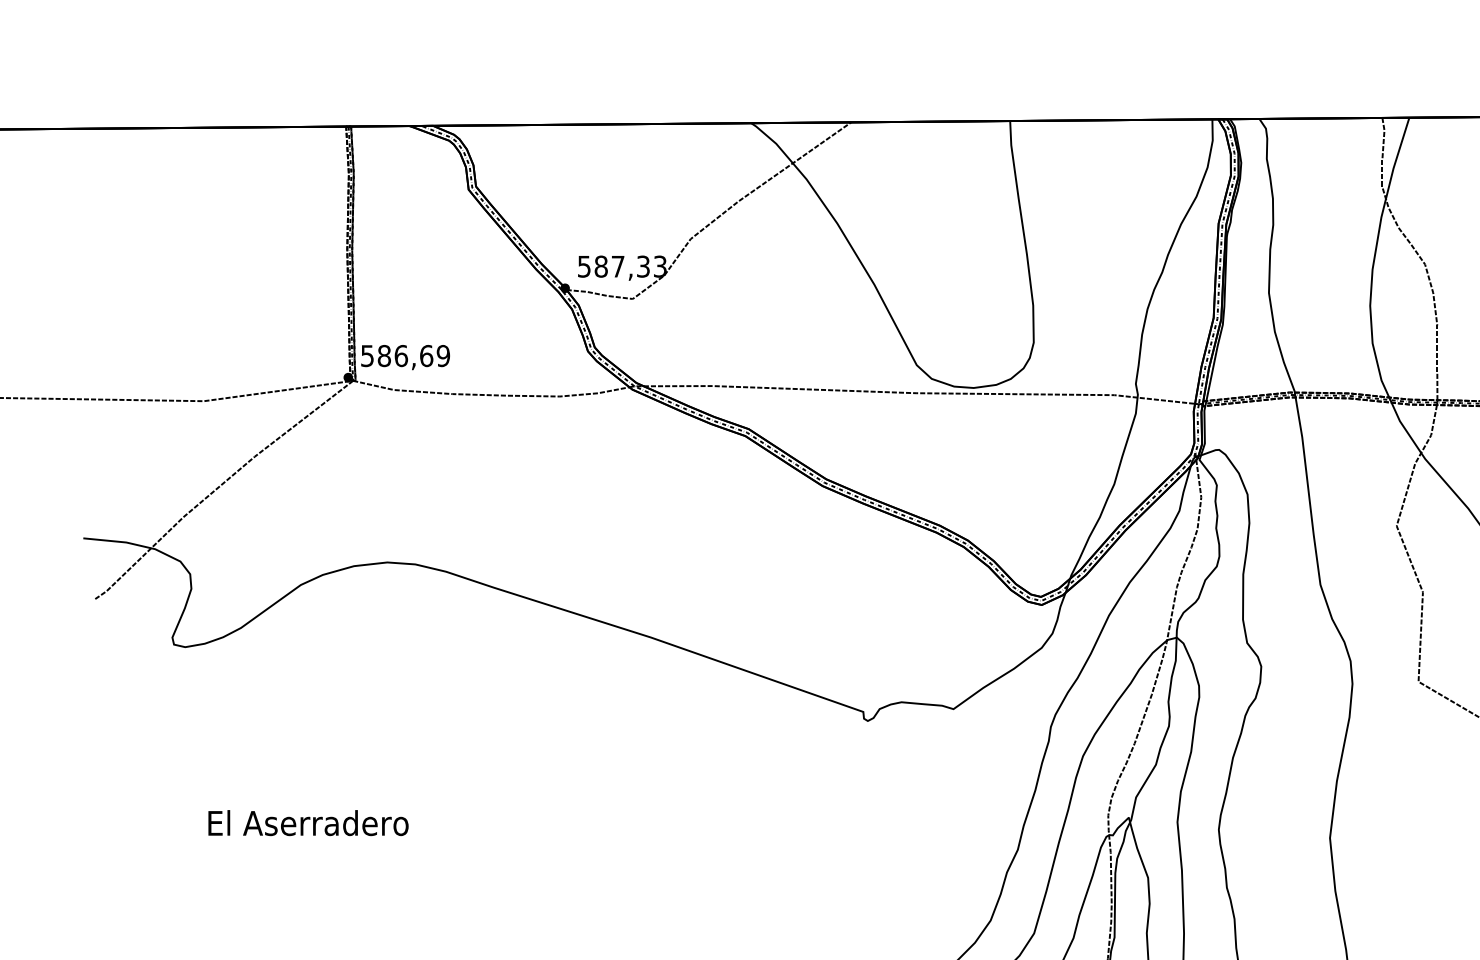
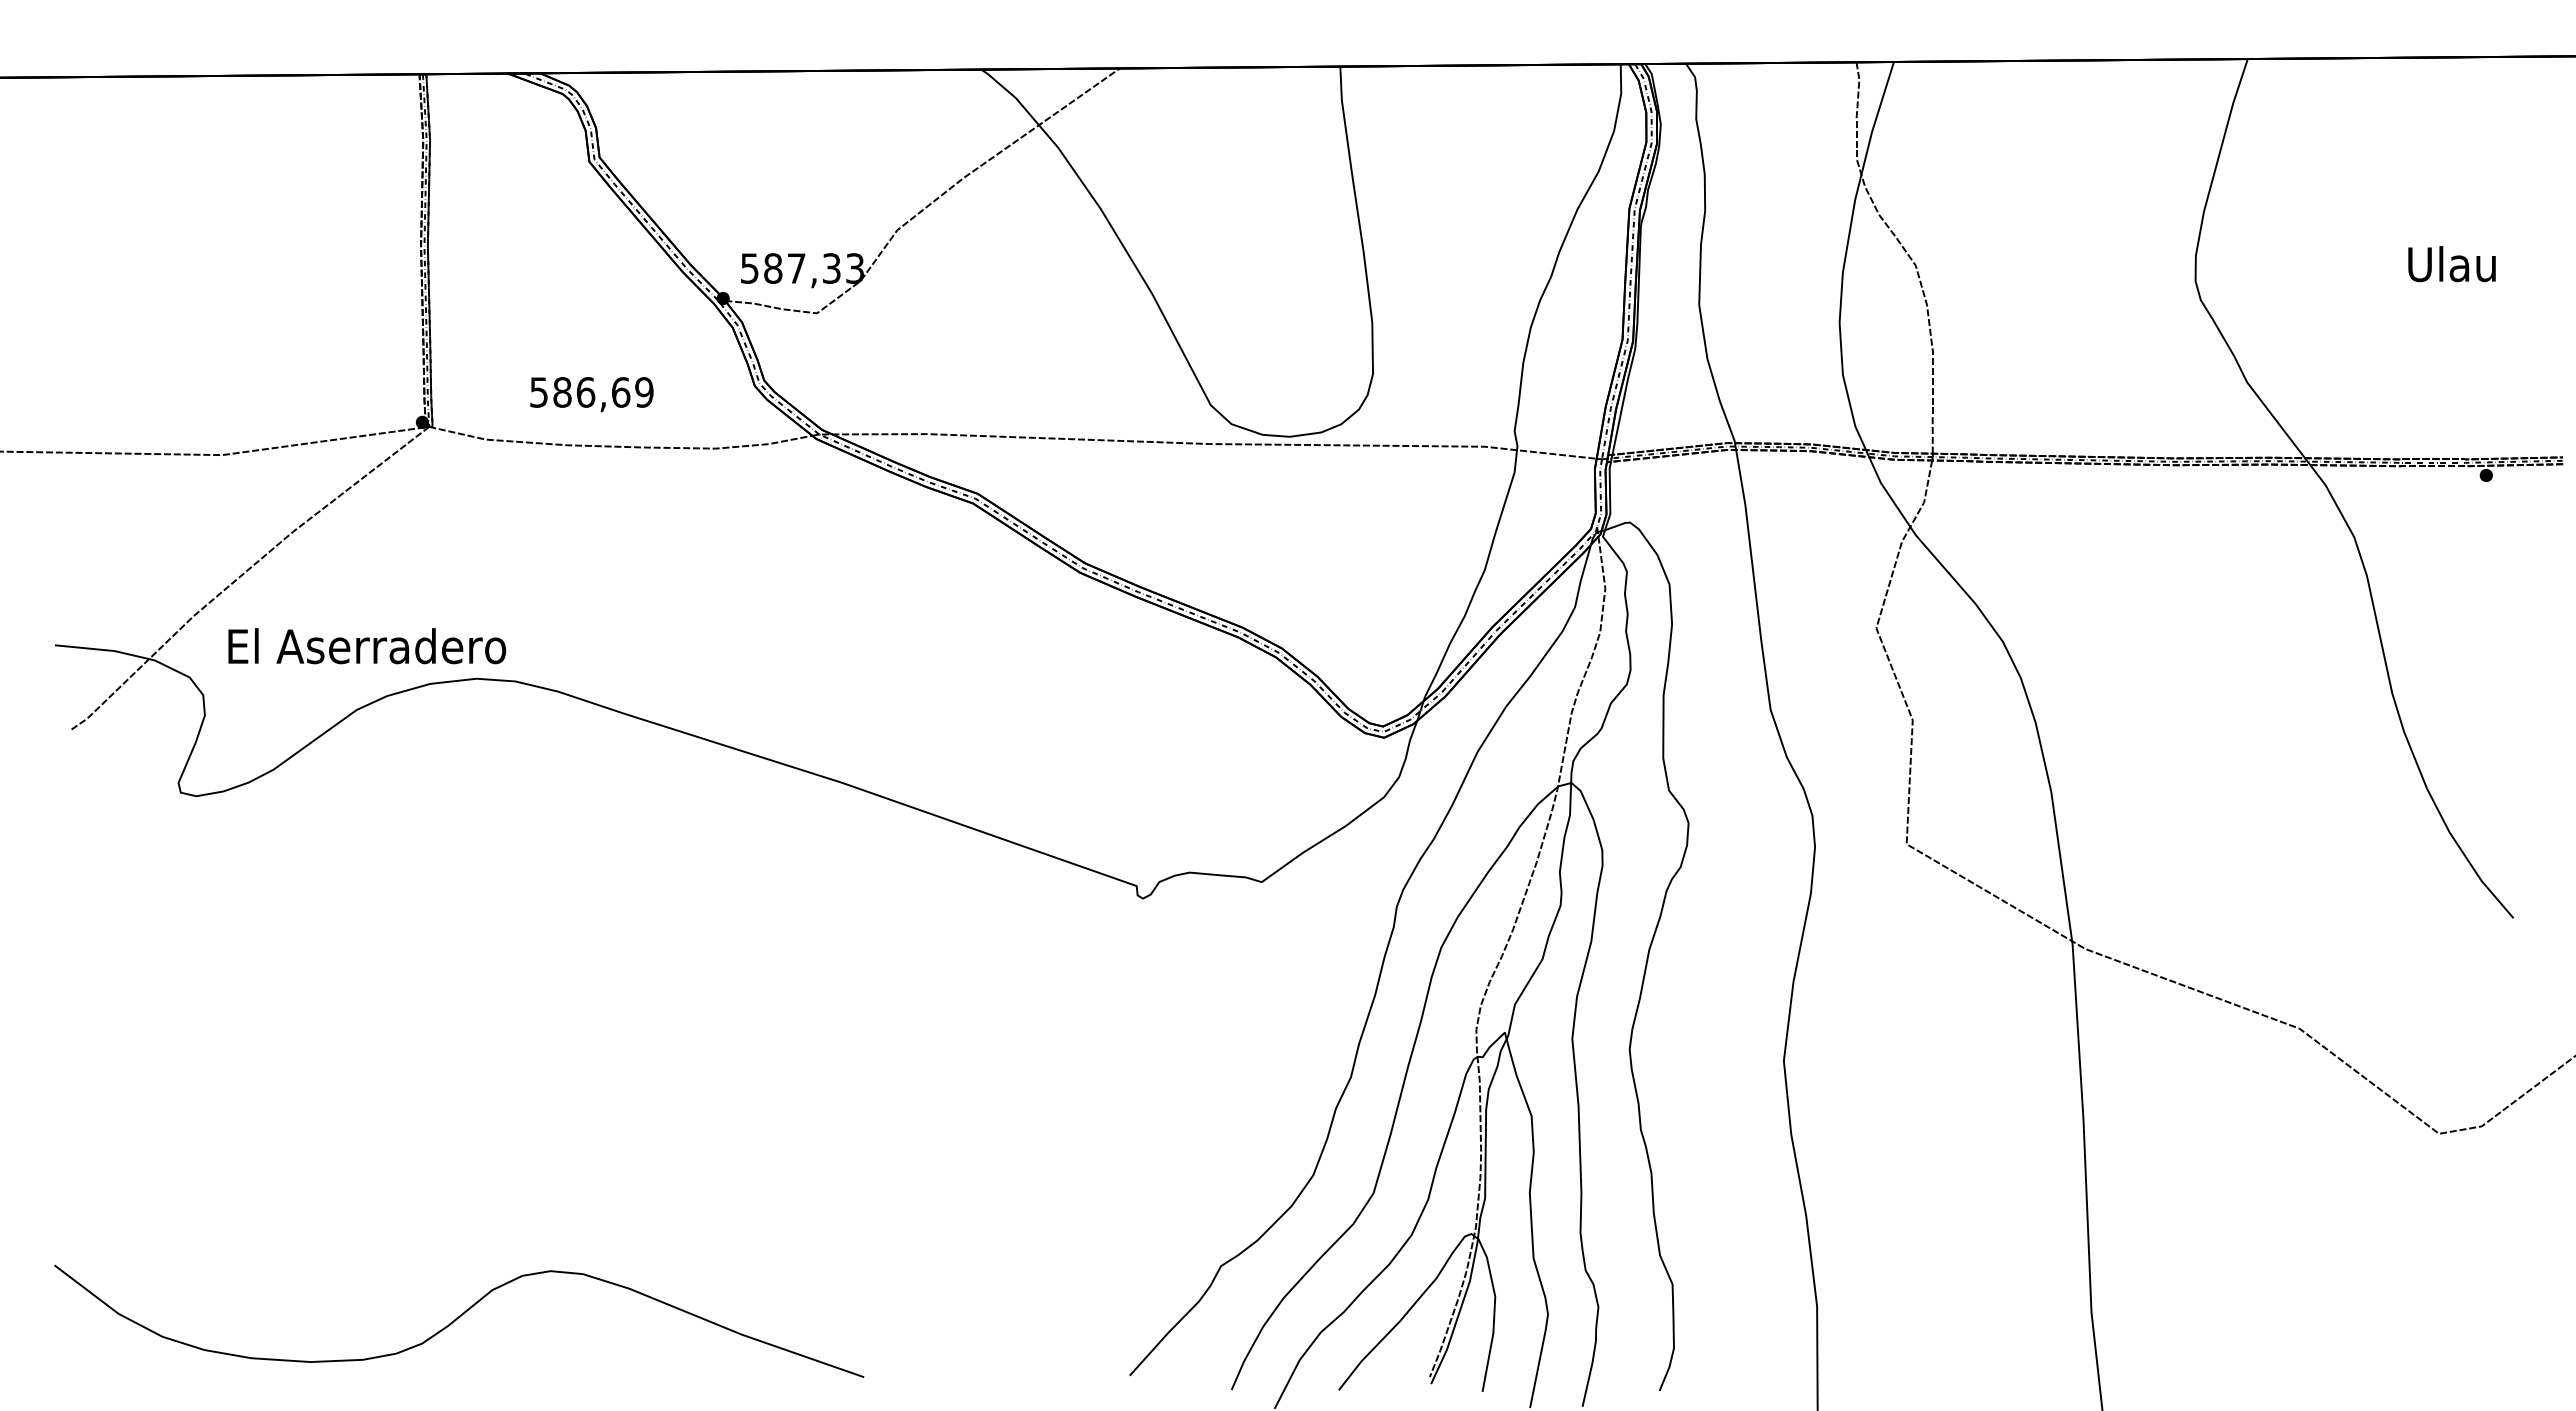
text: (405, 357) -> (591, 394), moved
text: (308, 823) -> (367, 646), moved

